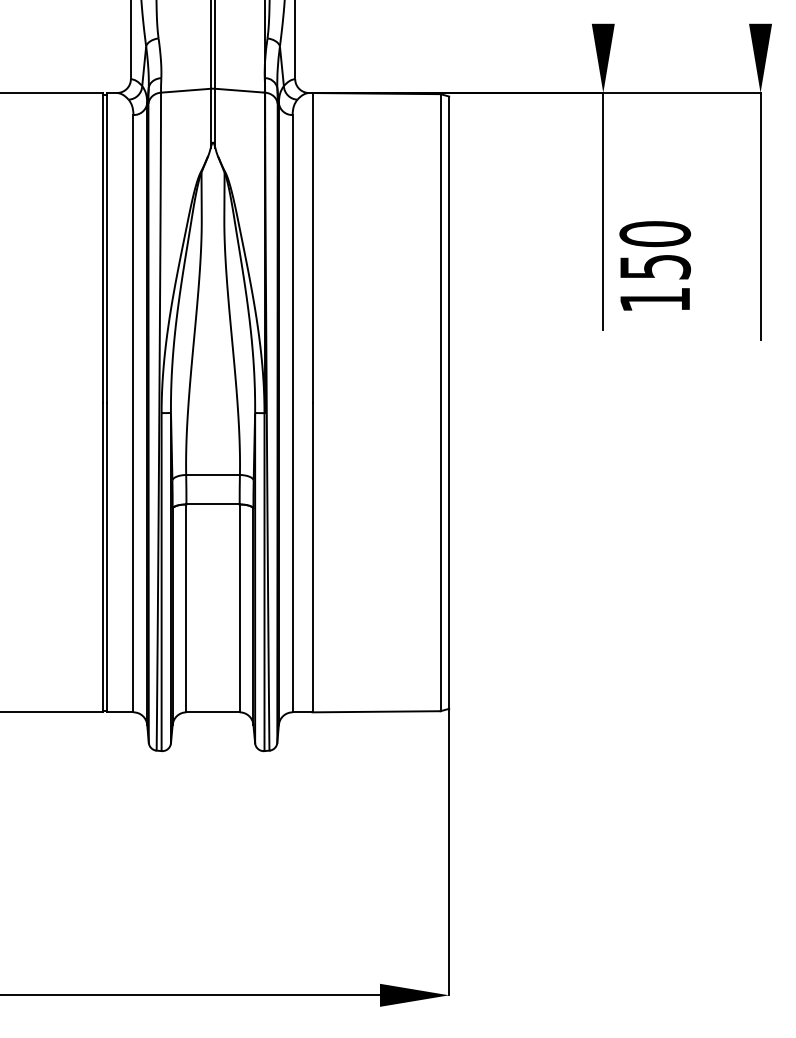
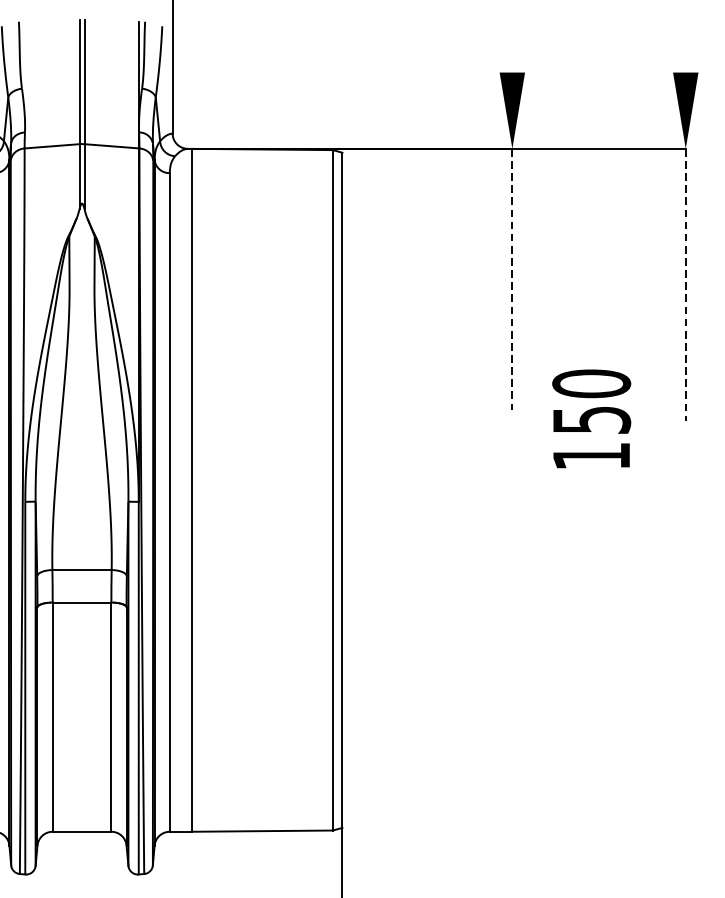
line: (603, 211) -> (512, 279), solid -> dashed
line: (760, 216) -> (685, 285), solid -> dashed
text: (655, 265) -> (591, 418), moved

